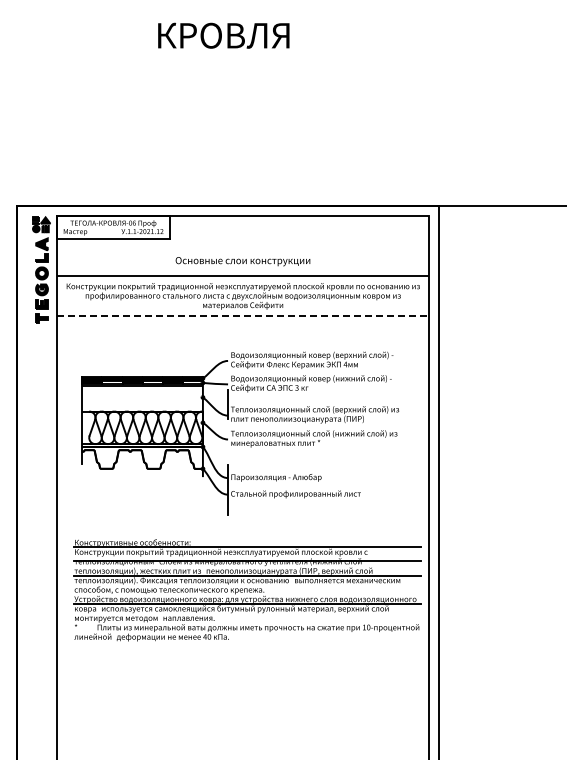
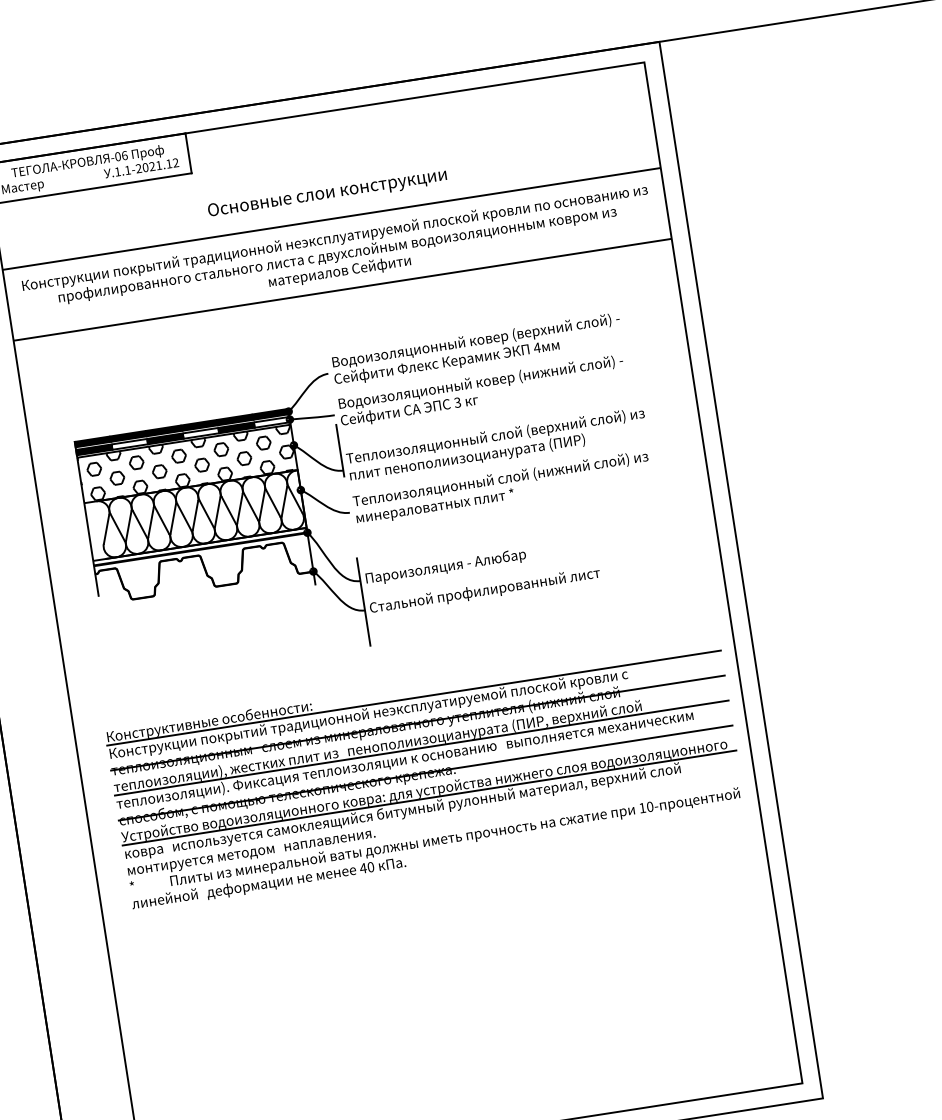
line: (243, 315) -> (343, 289), dashed -> solid
hatch: (142, 398) -> (187, 463), added
line: (247, 589) -> (425, 772), added

